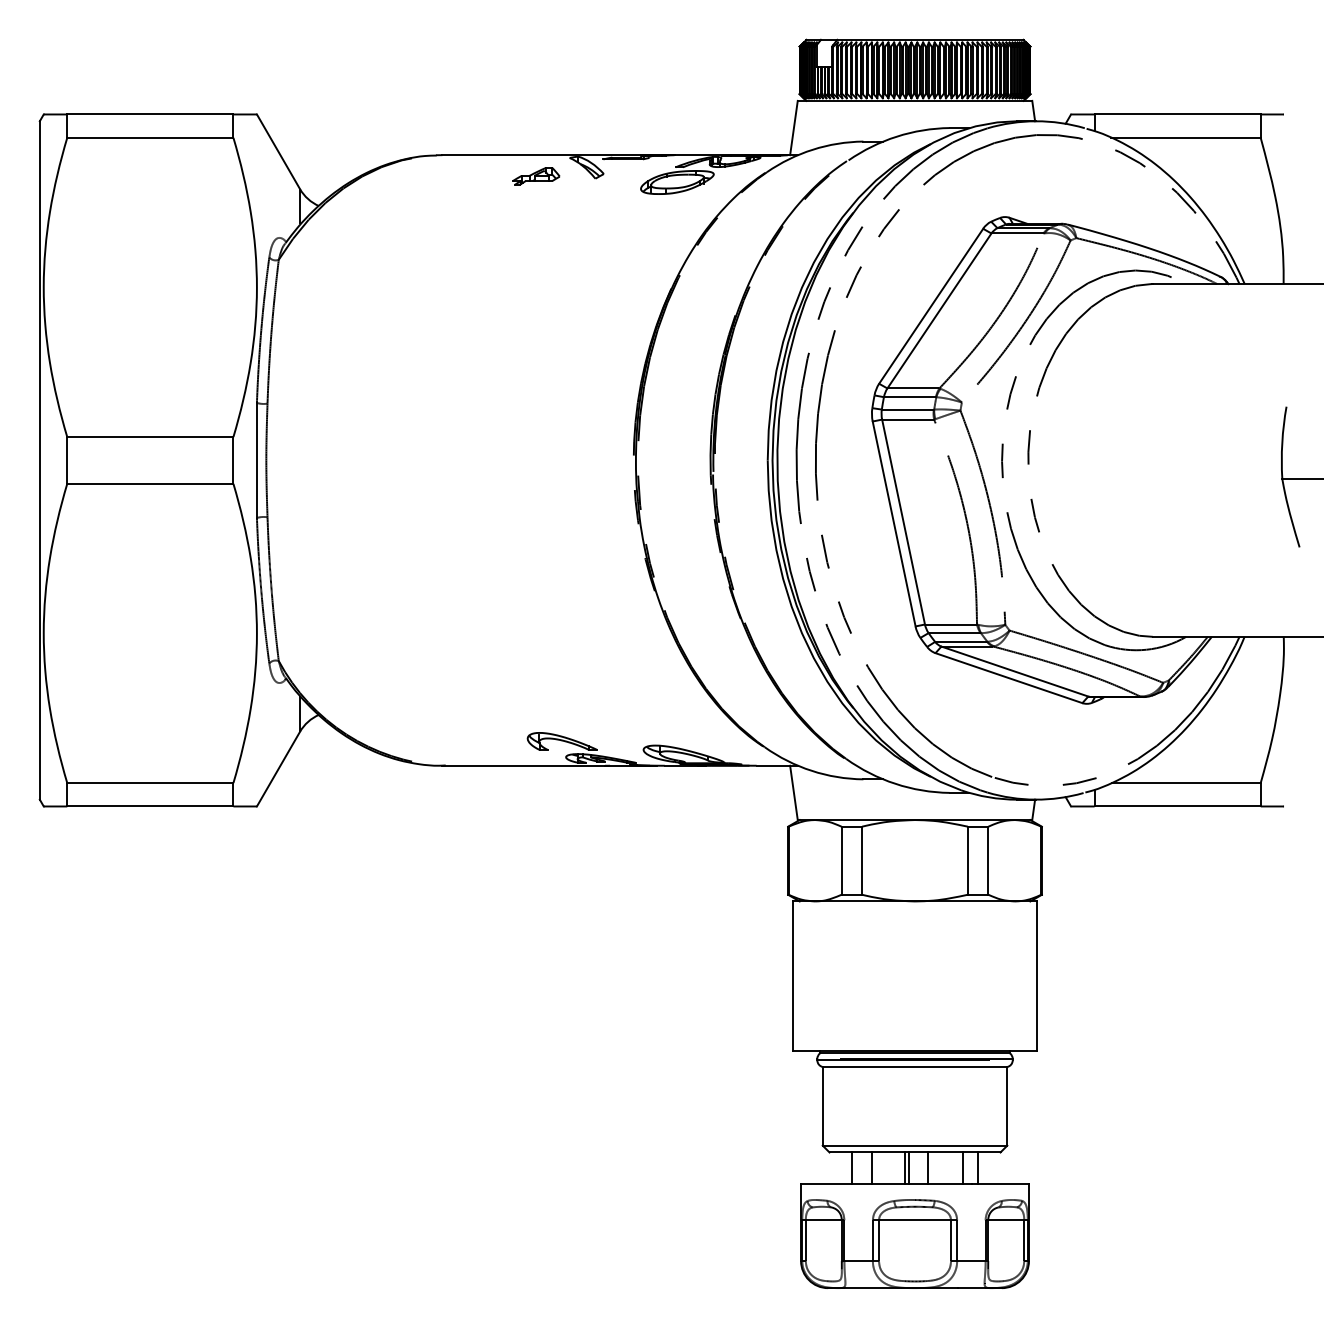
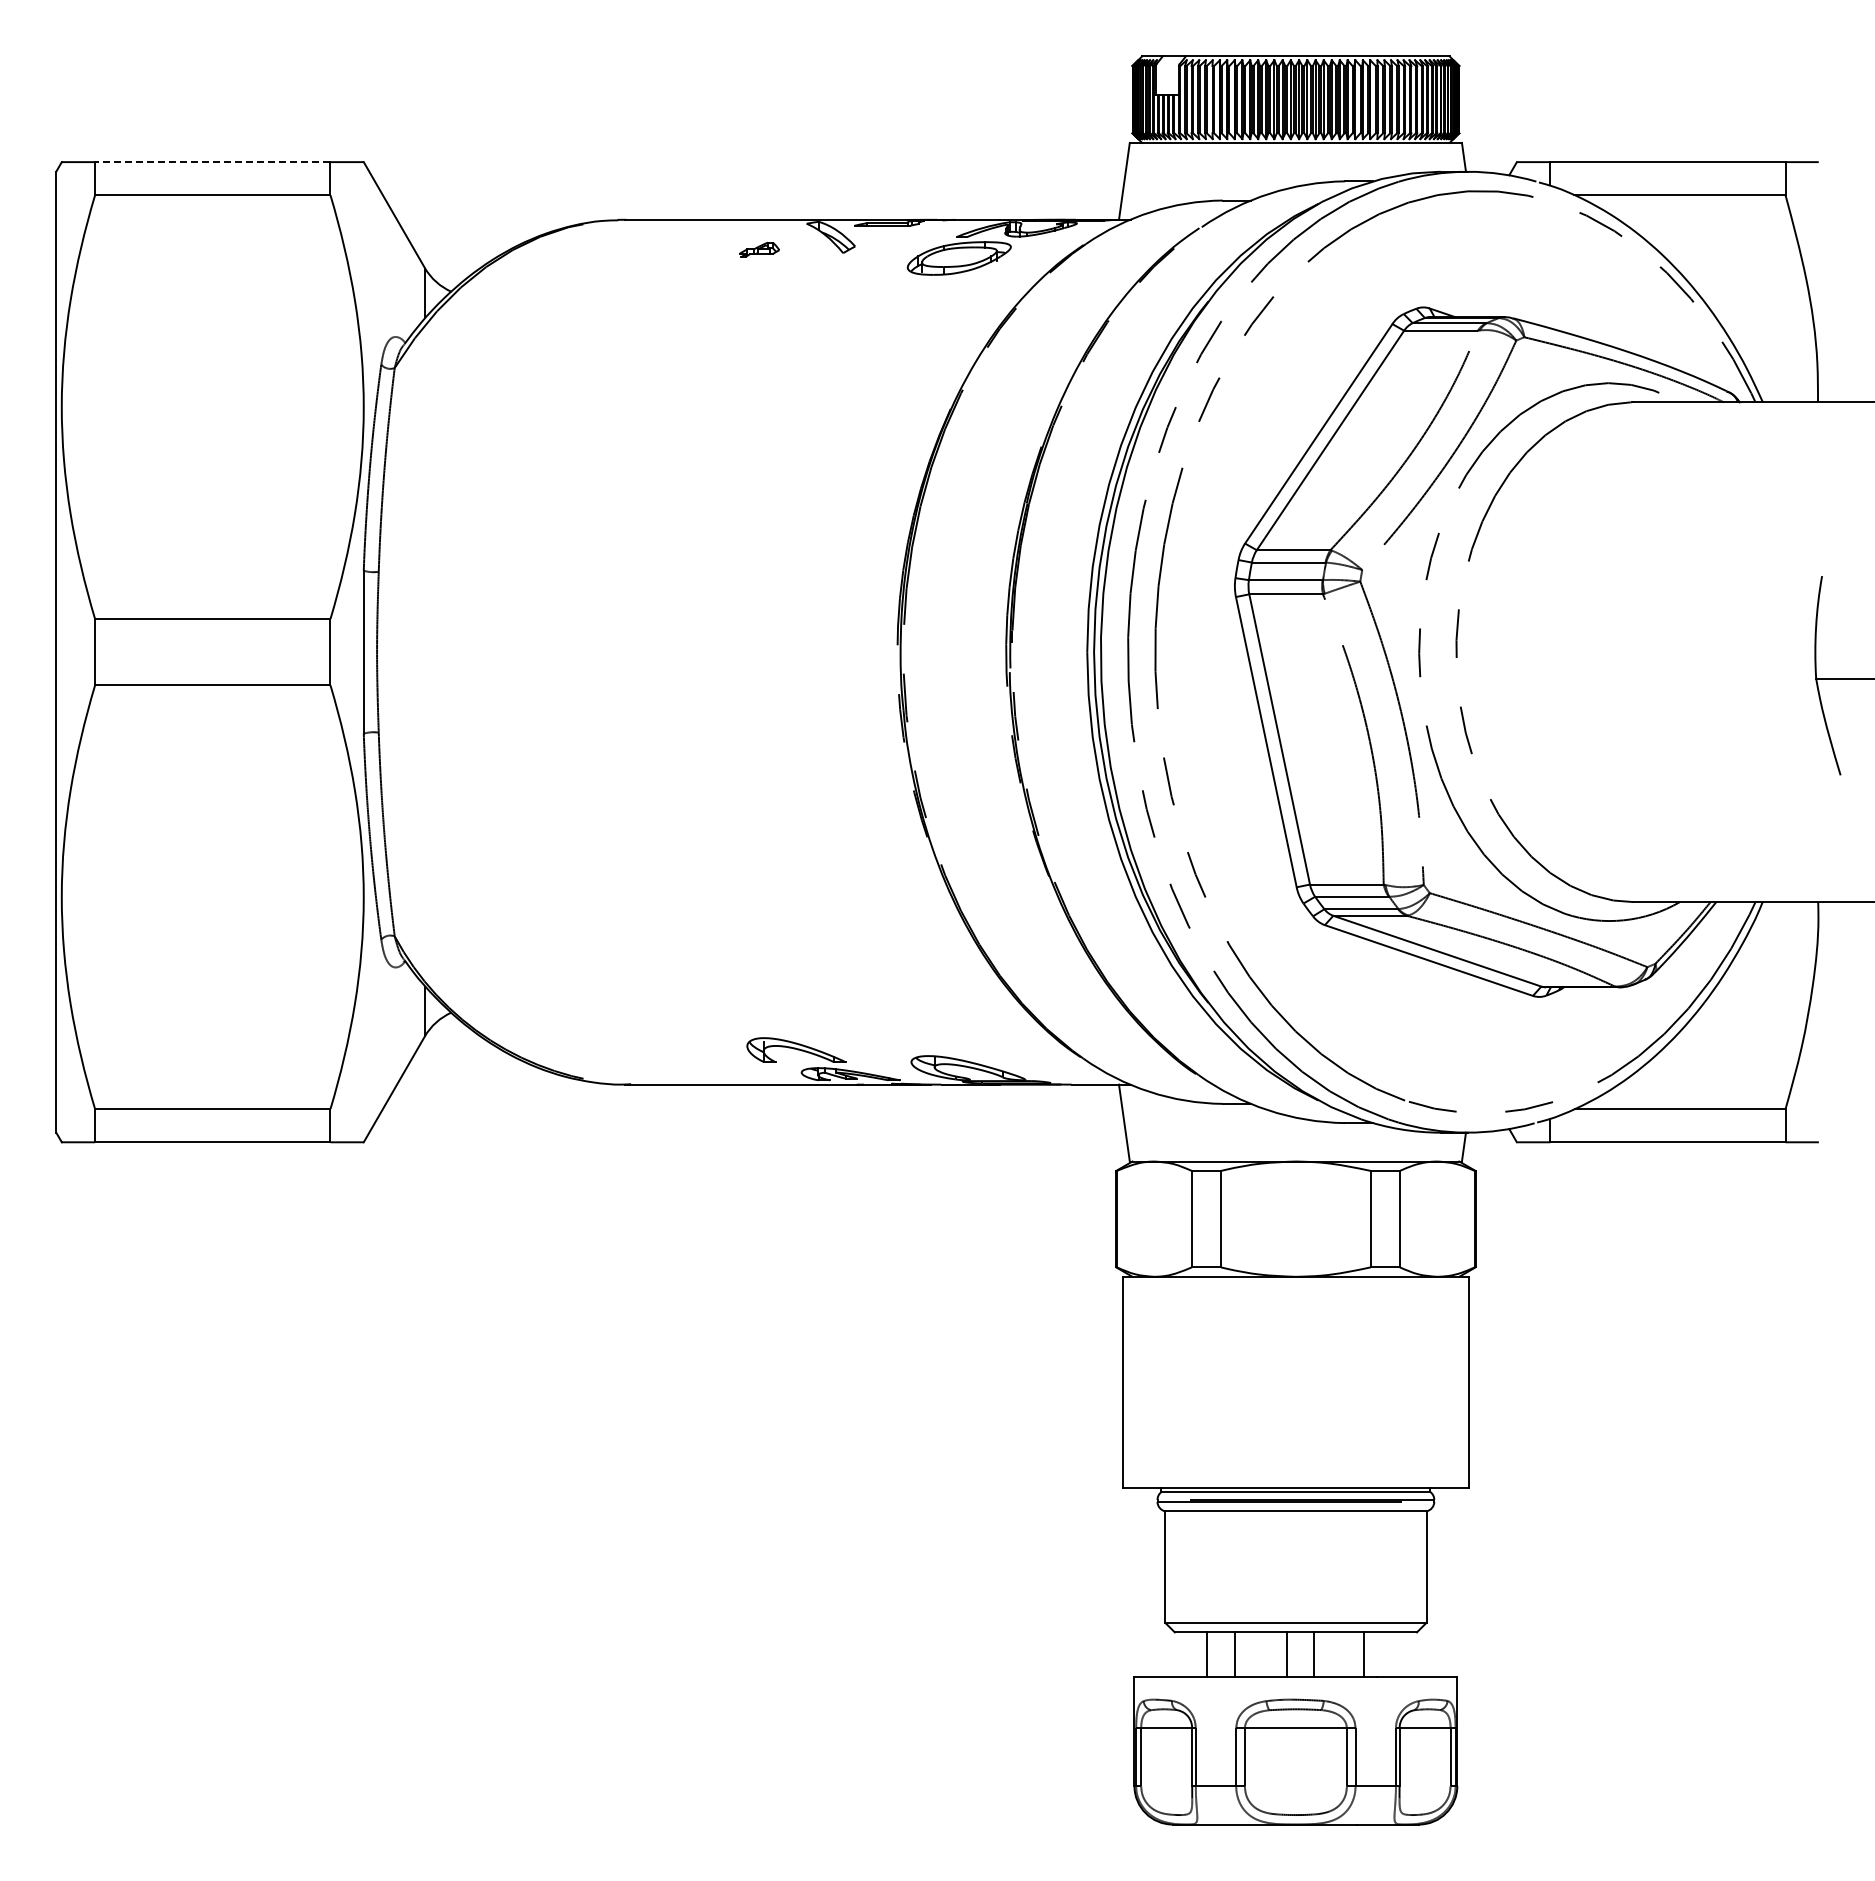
line: (150, 114) -> (212, 162), solid -> dashed
part: (536, 176) -> (759, 249), size x0.6
line: (905, 1168) -> (1282, 1654), removed
line: (978, 1168) -> (1385, 1654), removed

